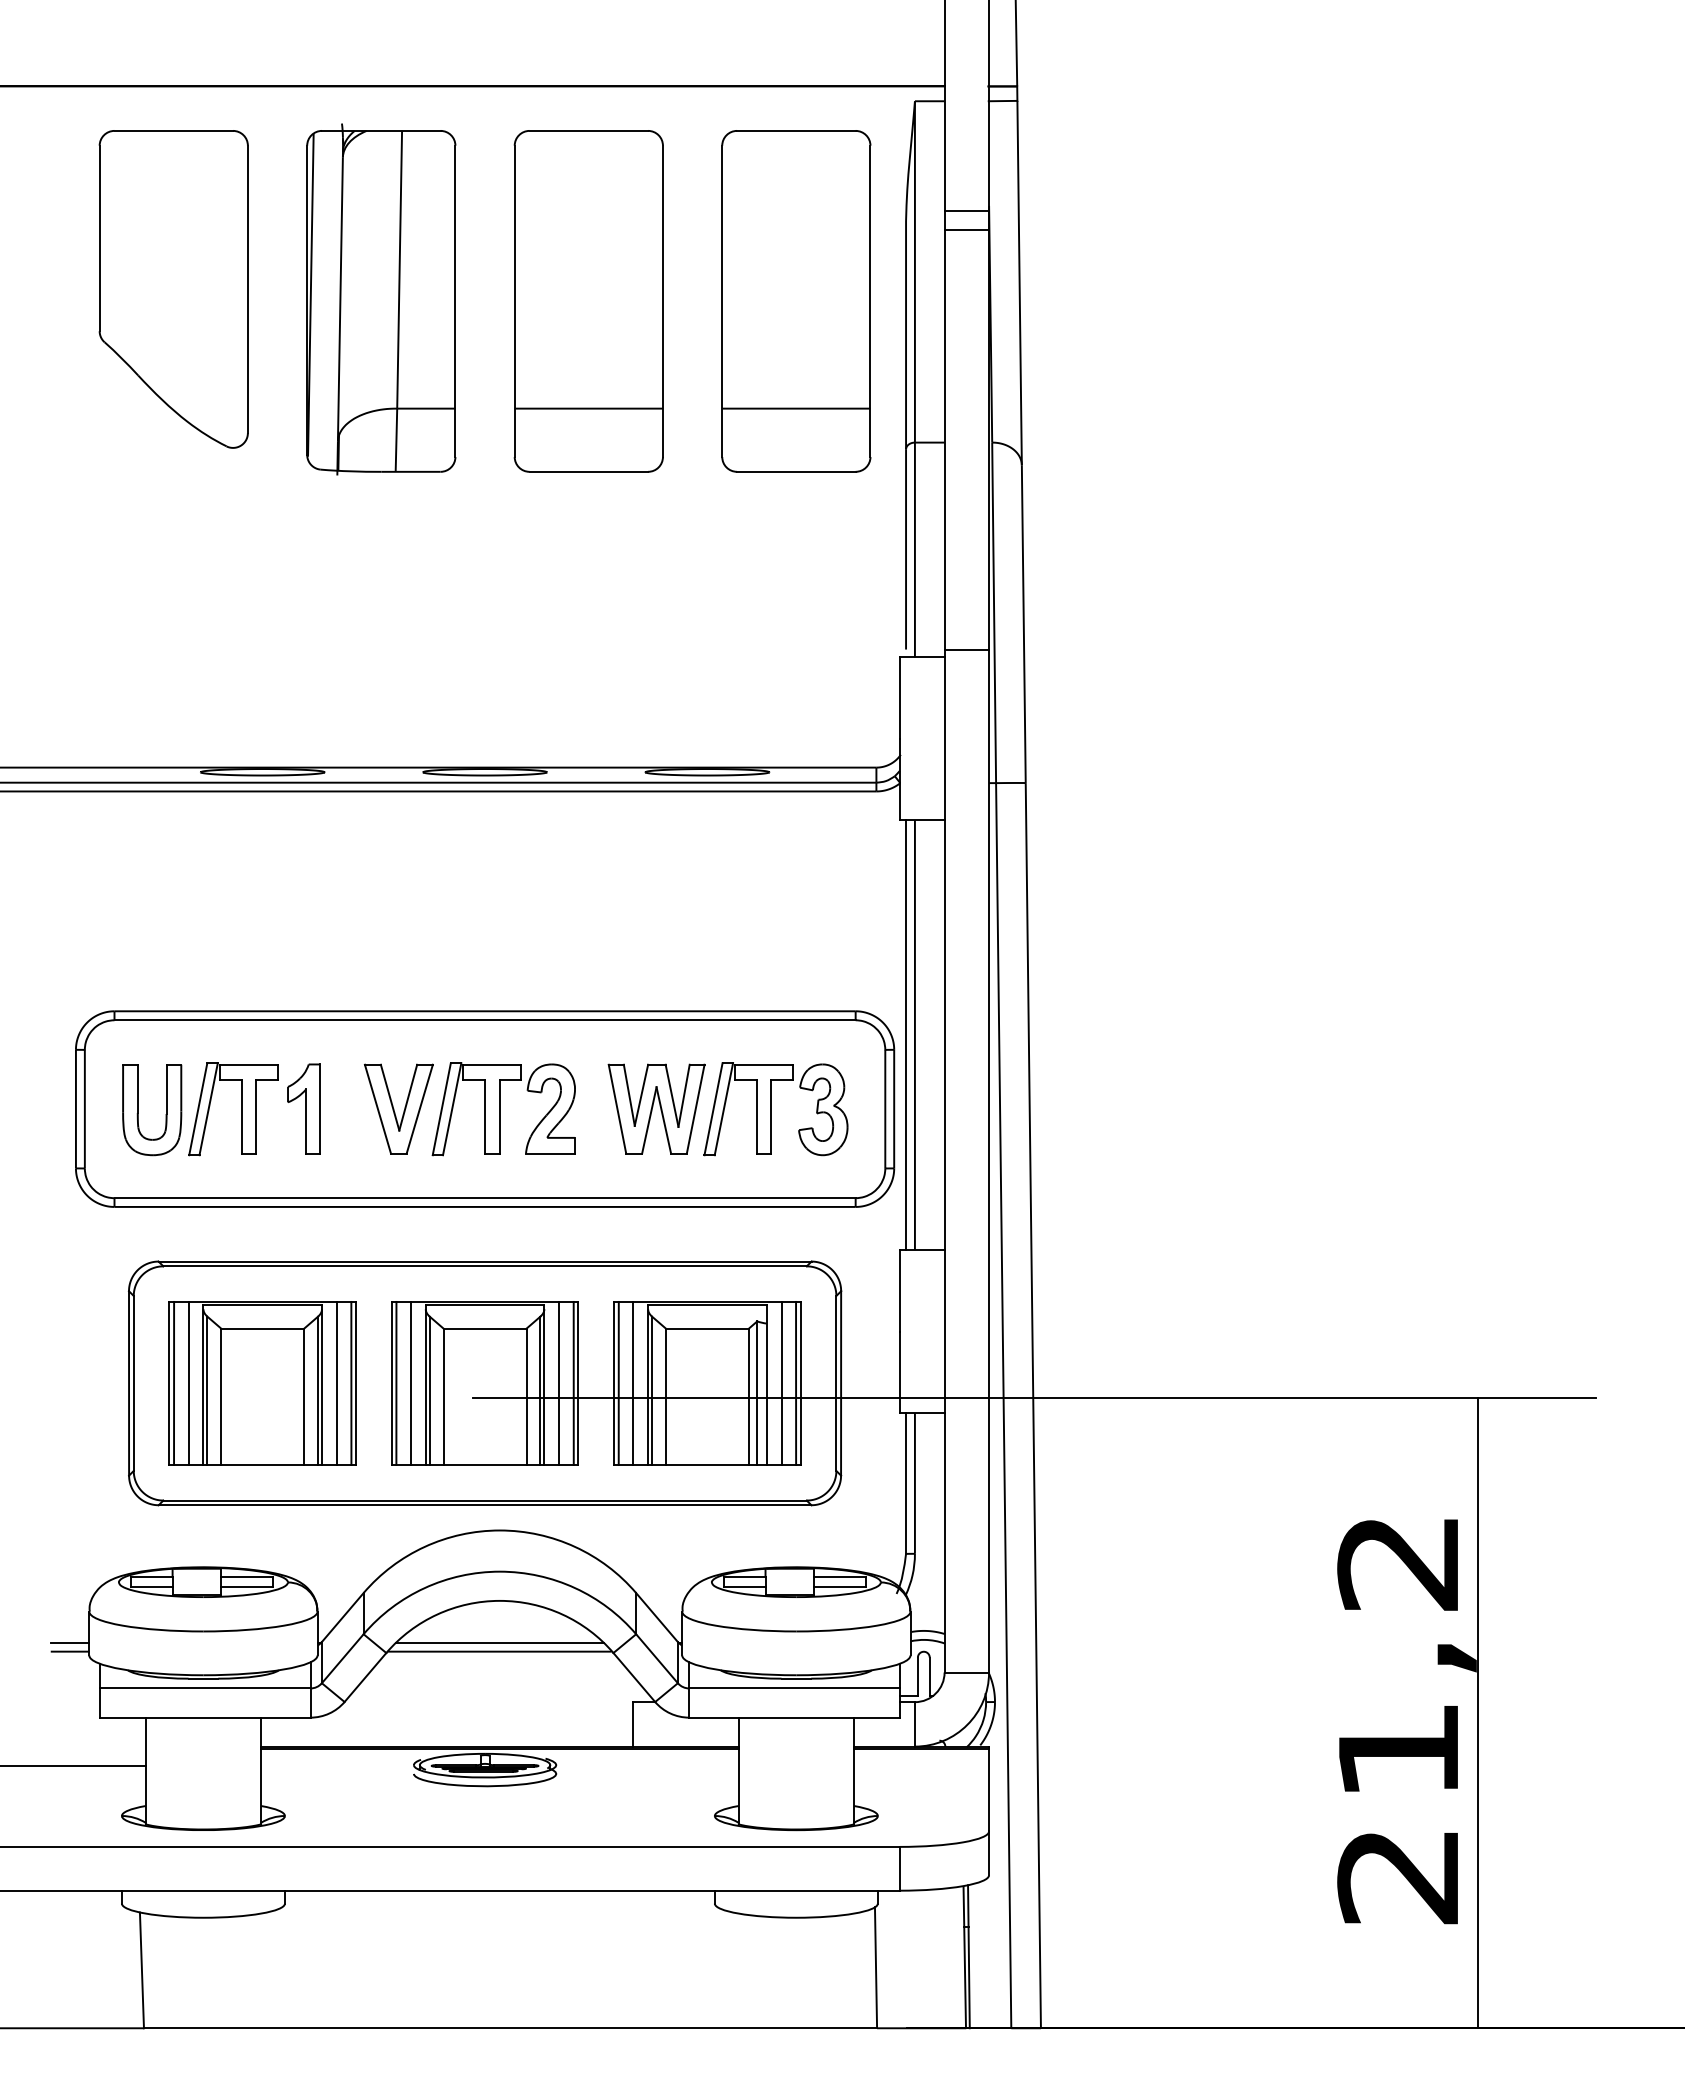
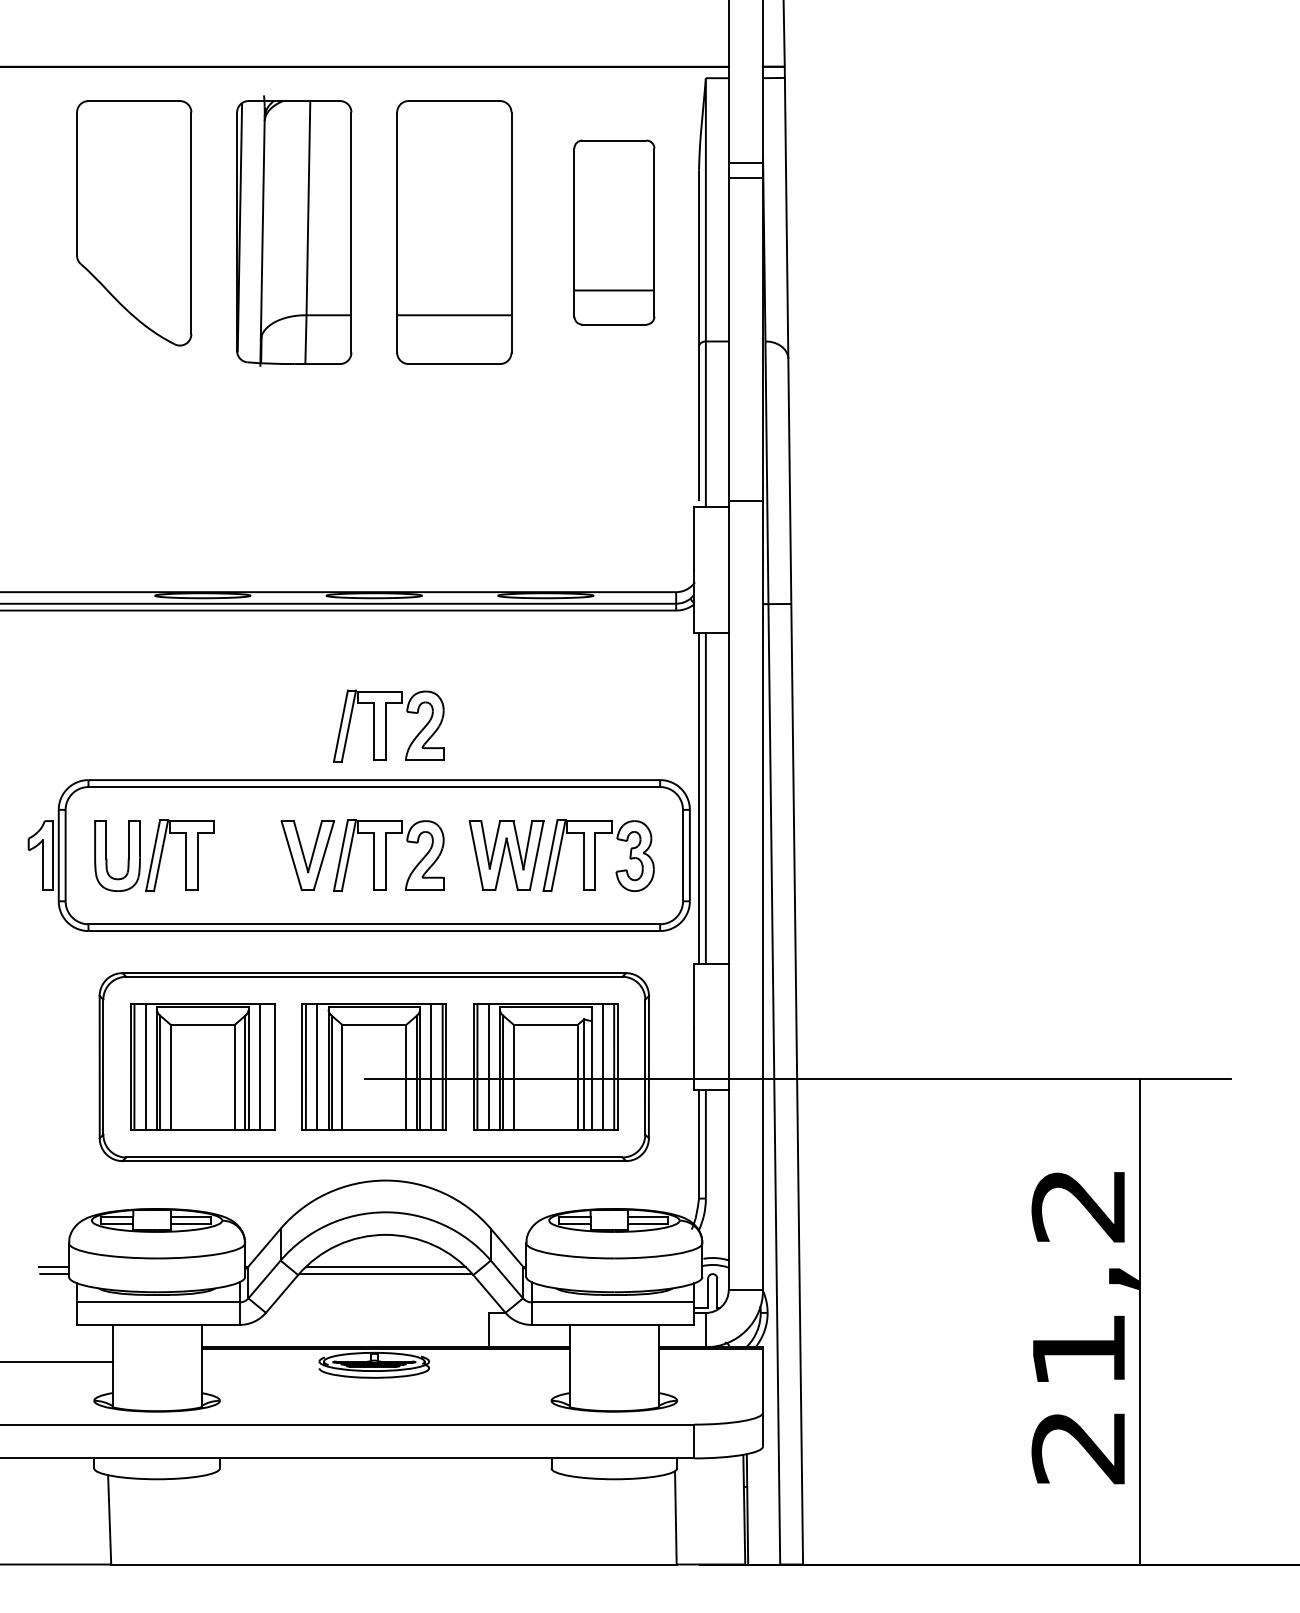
part: (796, 301) -> (614, 232), size x0.7
part: (503, 941) -> (388, 726), added
part: (303, 1108) -> (40, 855), moved
line: (351, 1382) -> (271, 1066), removed

